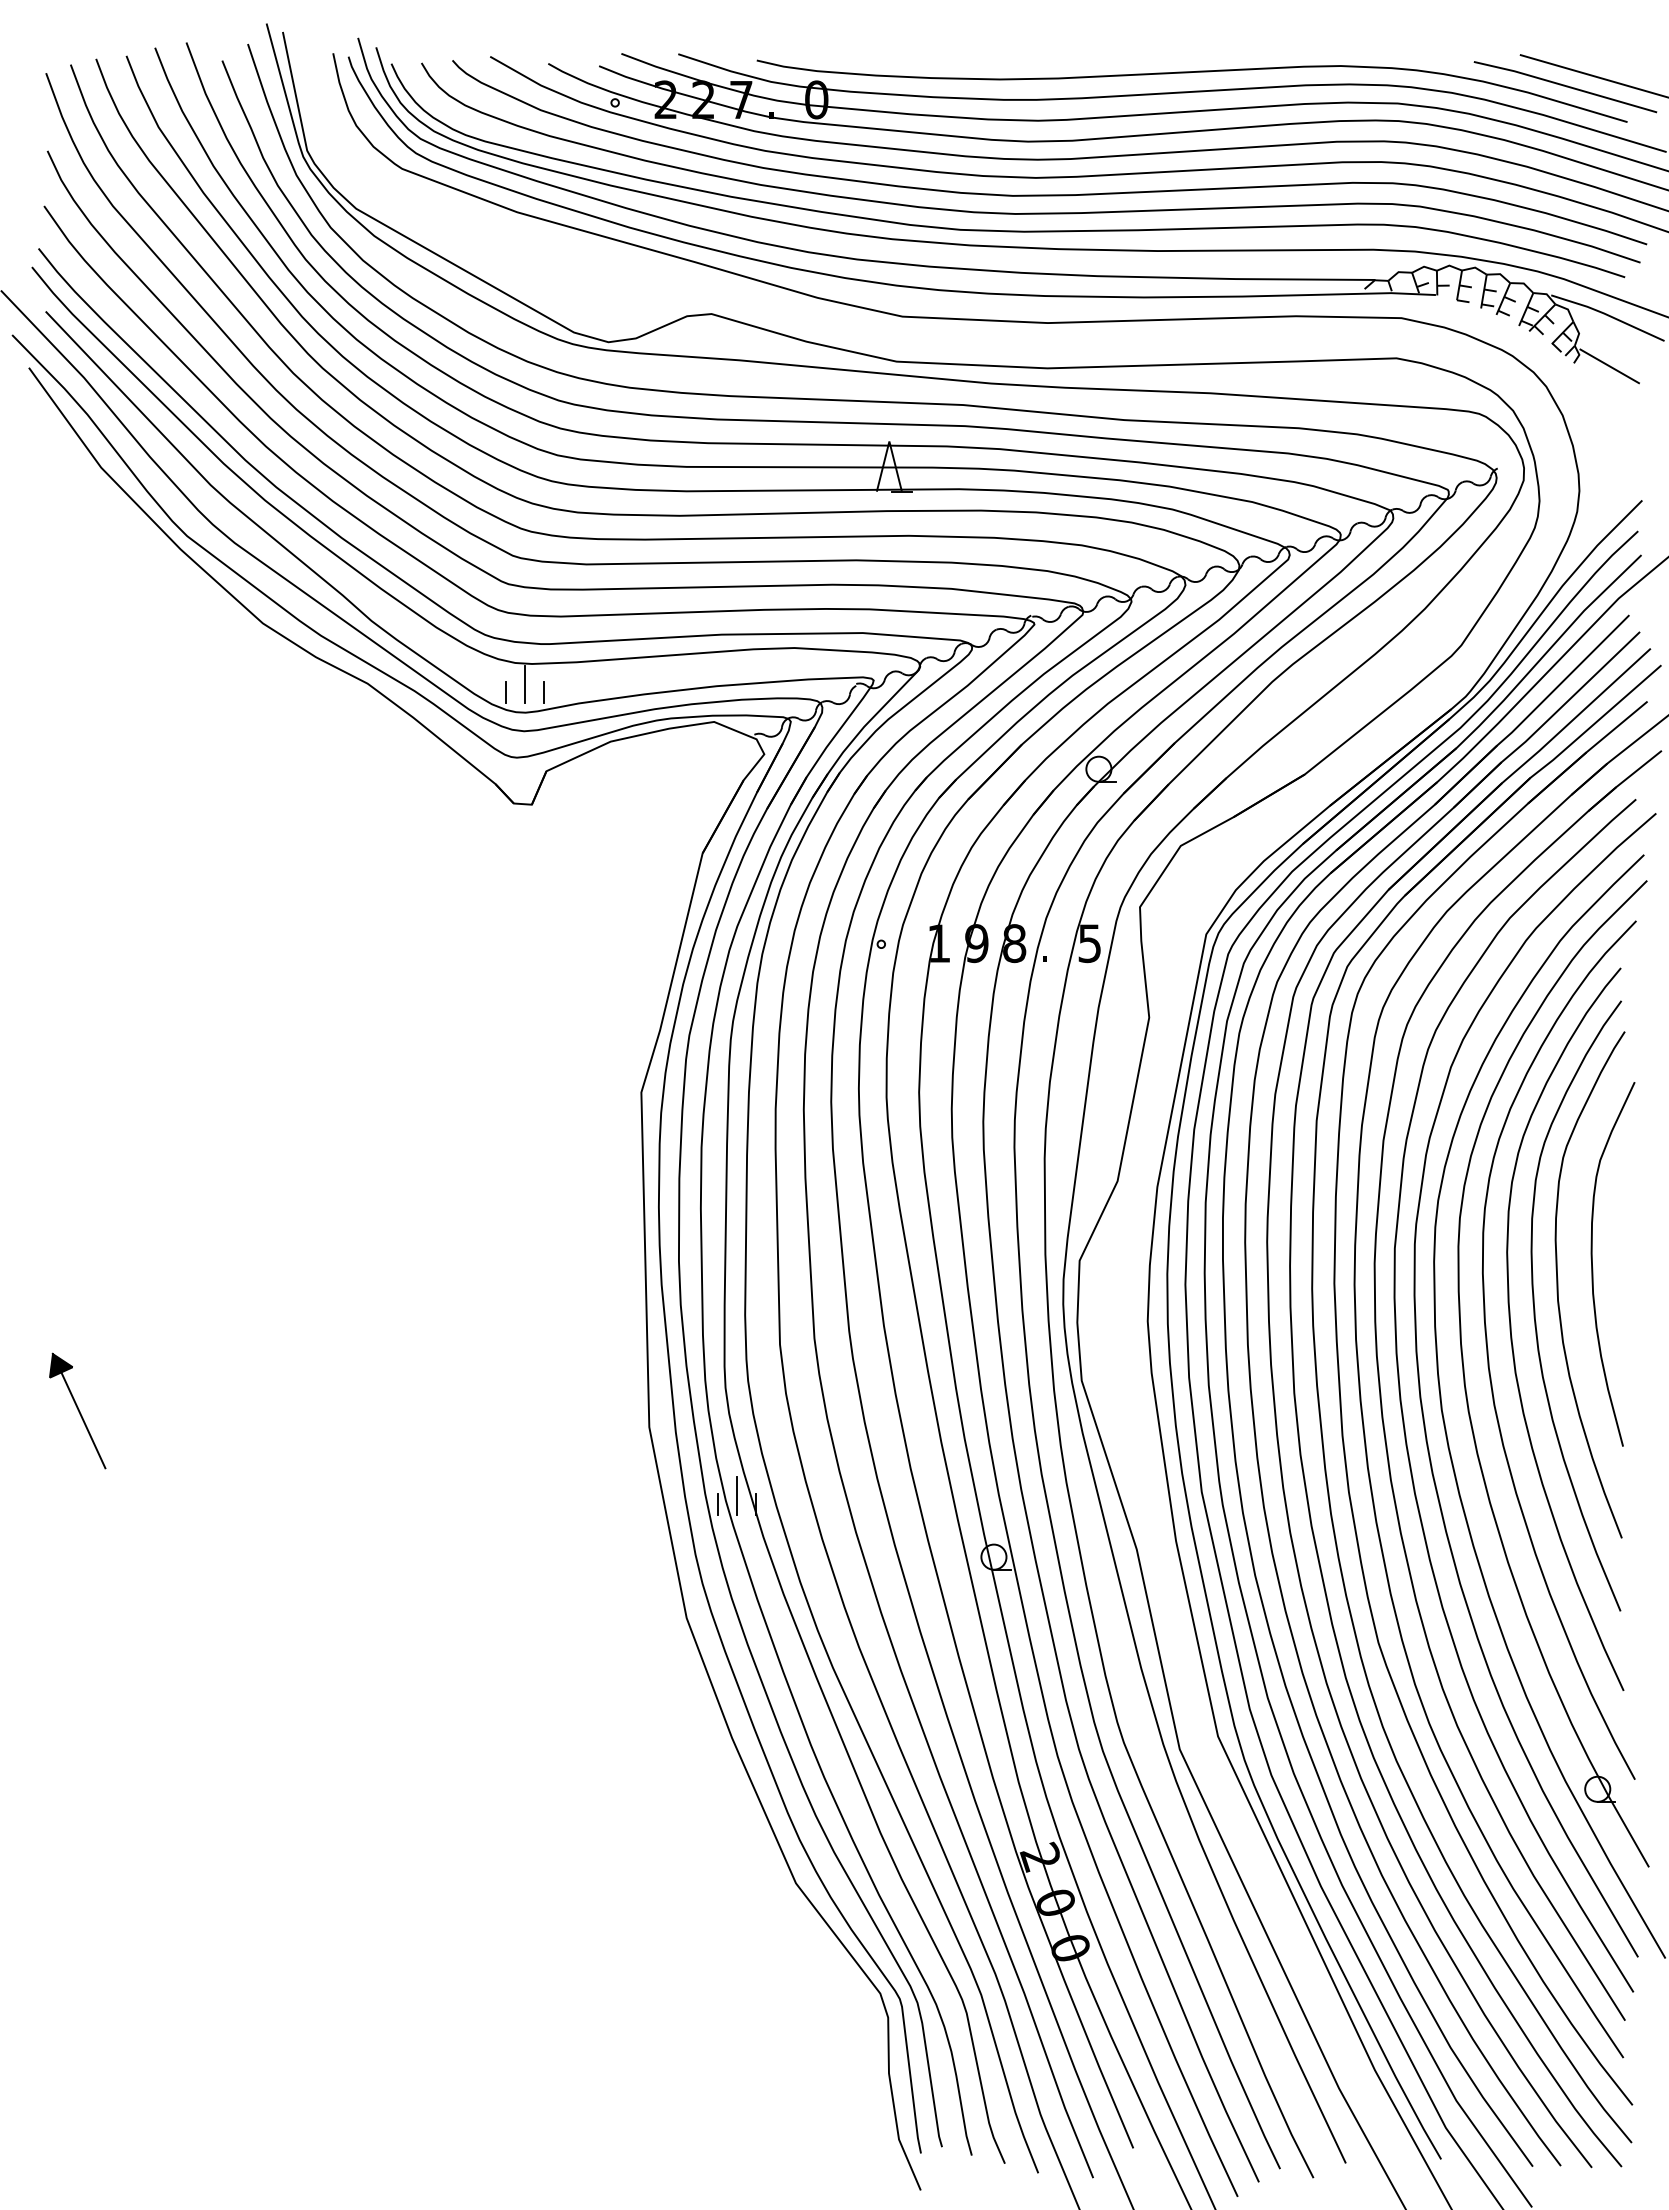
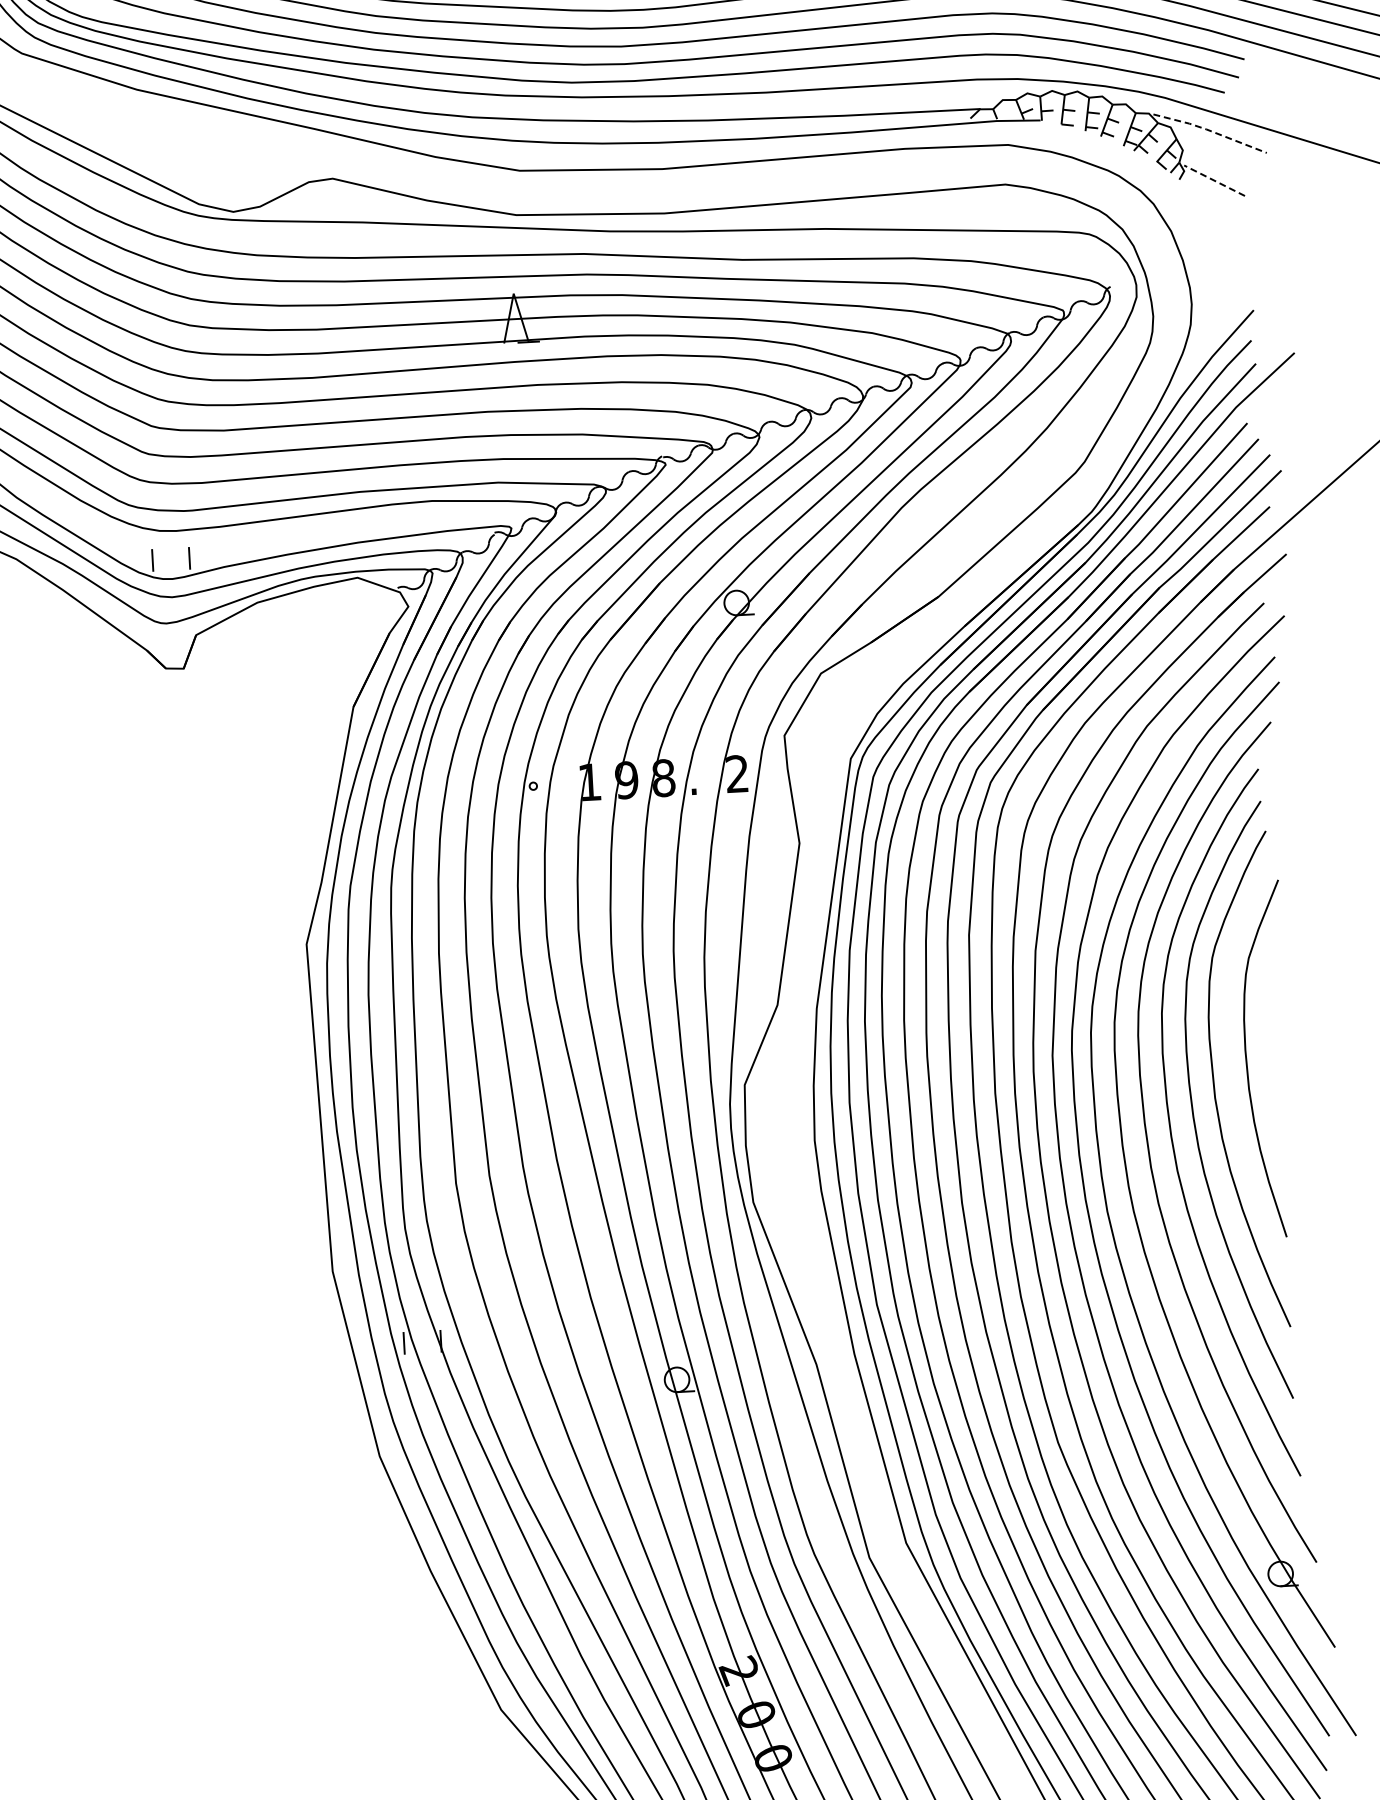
line: (1607, 315) -> (1209, 131), solid -> dashed
line: (1609, 366) -> (1214, 180), solid -> dashed
line: (525, 684) -> (170, 551), removed
text: (1089, 943) -> (737, 774), 5 -> 2
line: (736, 1496) -> (421, 1334), removed

